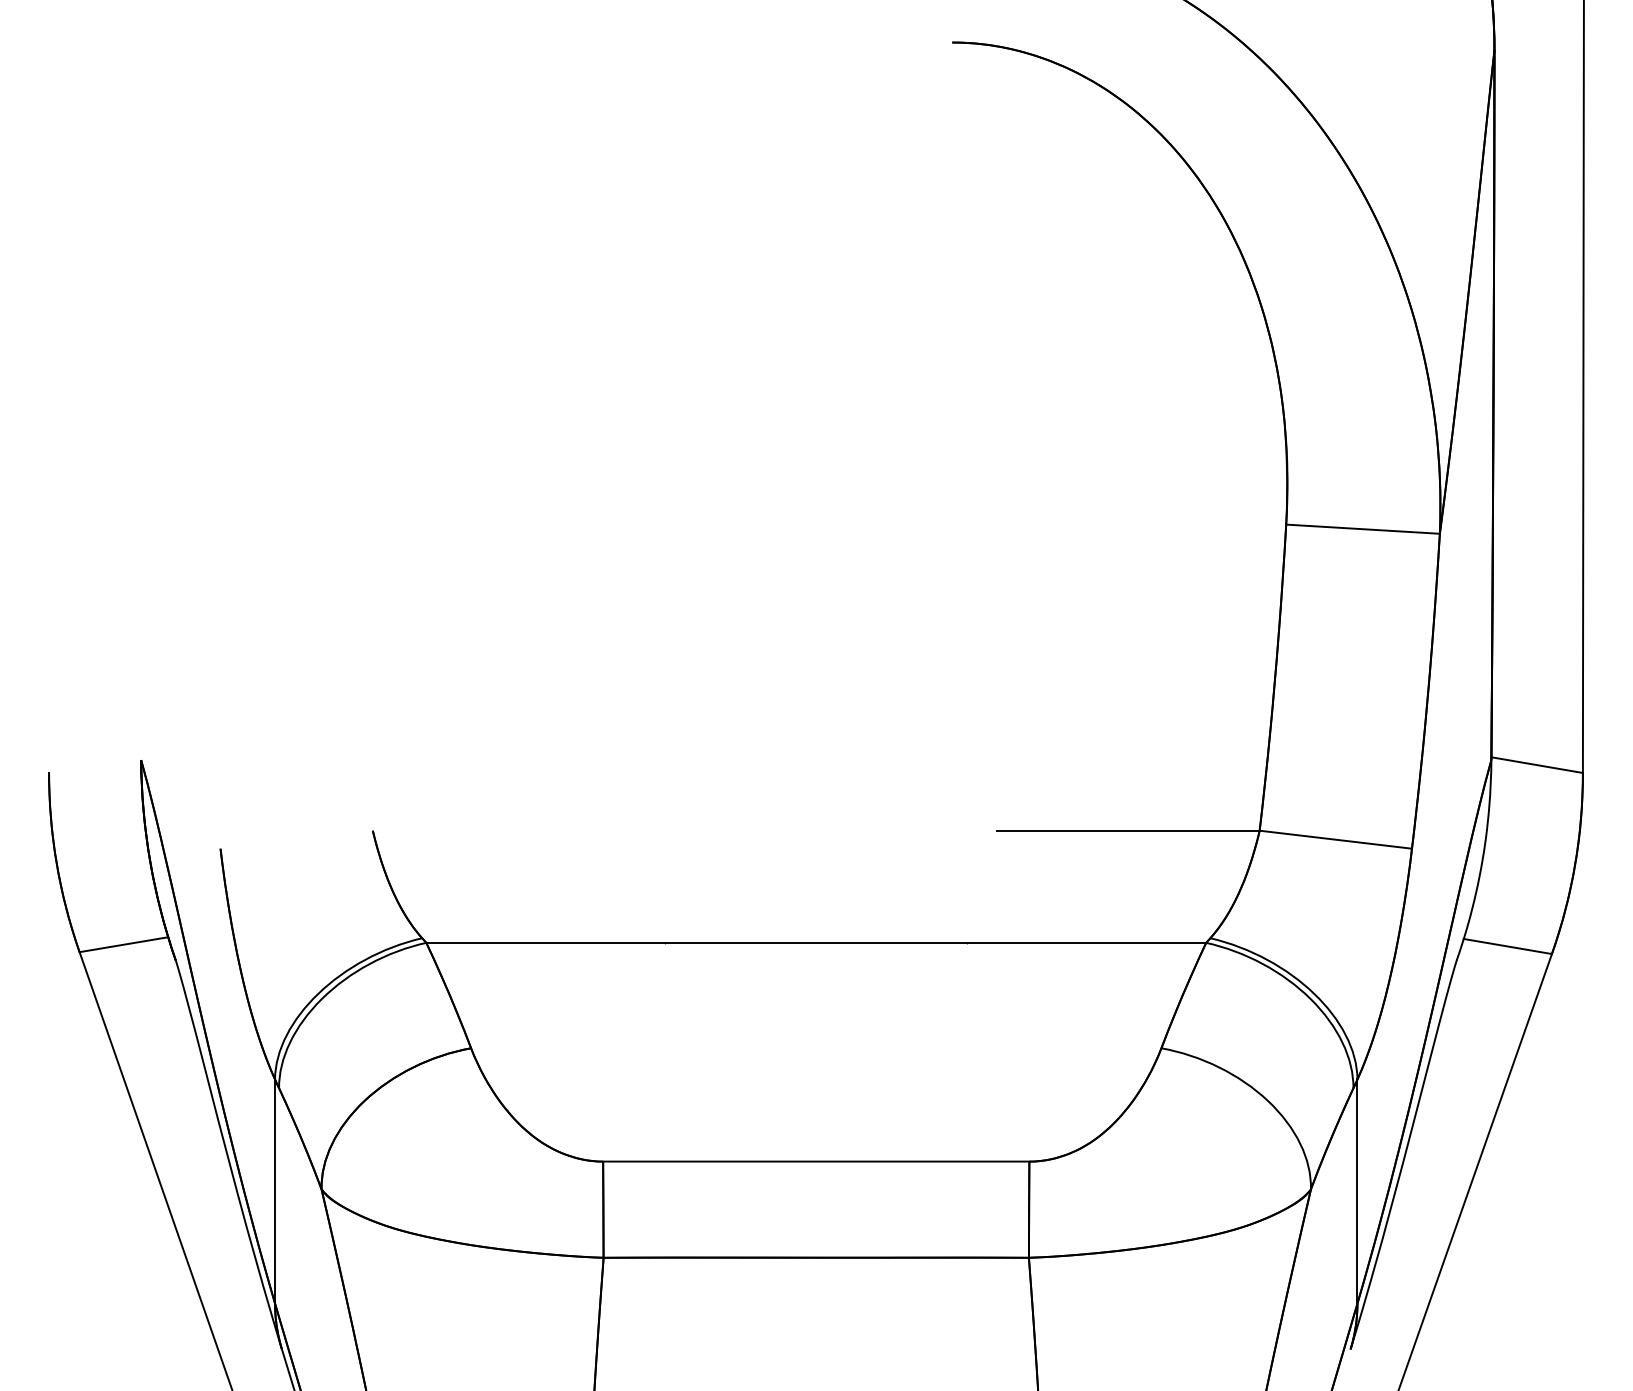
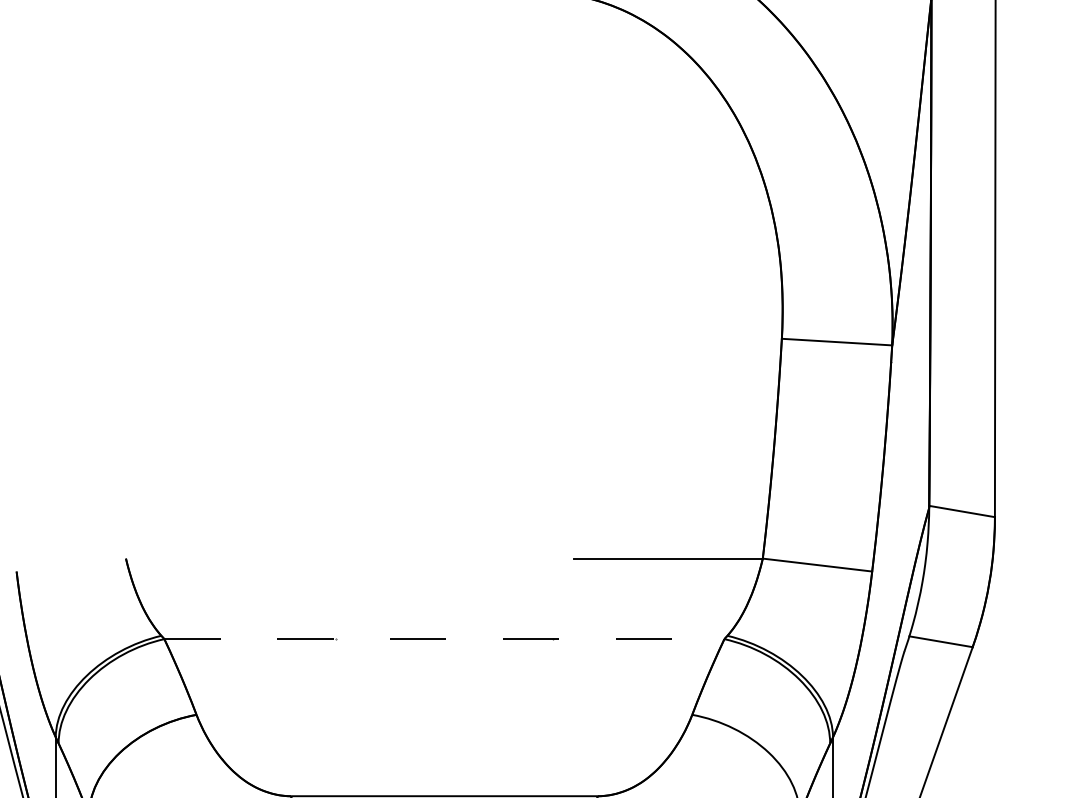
line: (816, 942) -> (444, 638), solid -> dashed

